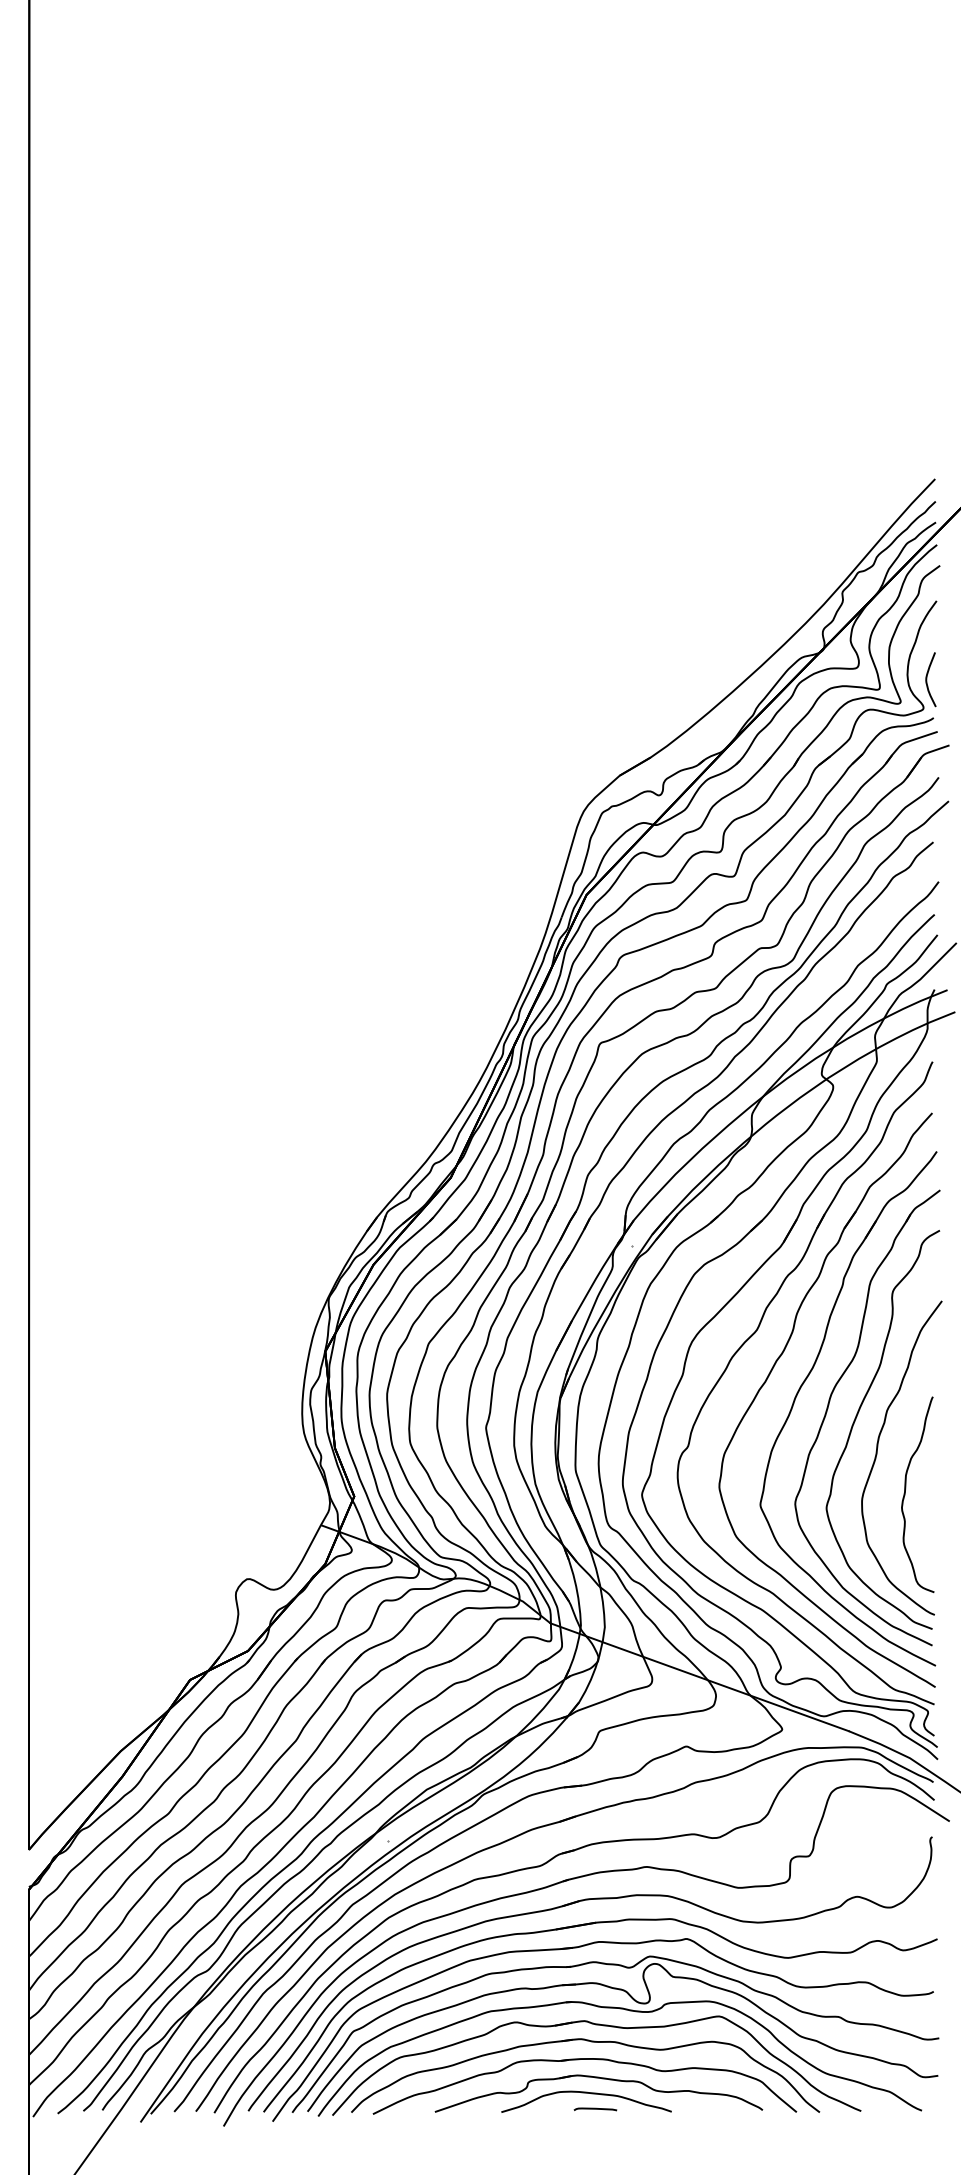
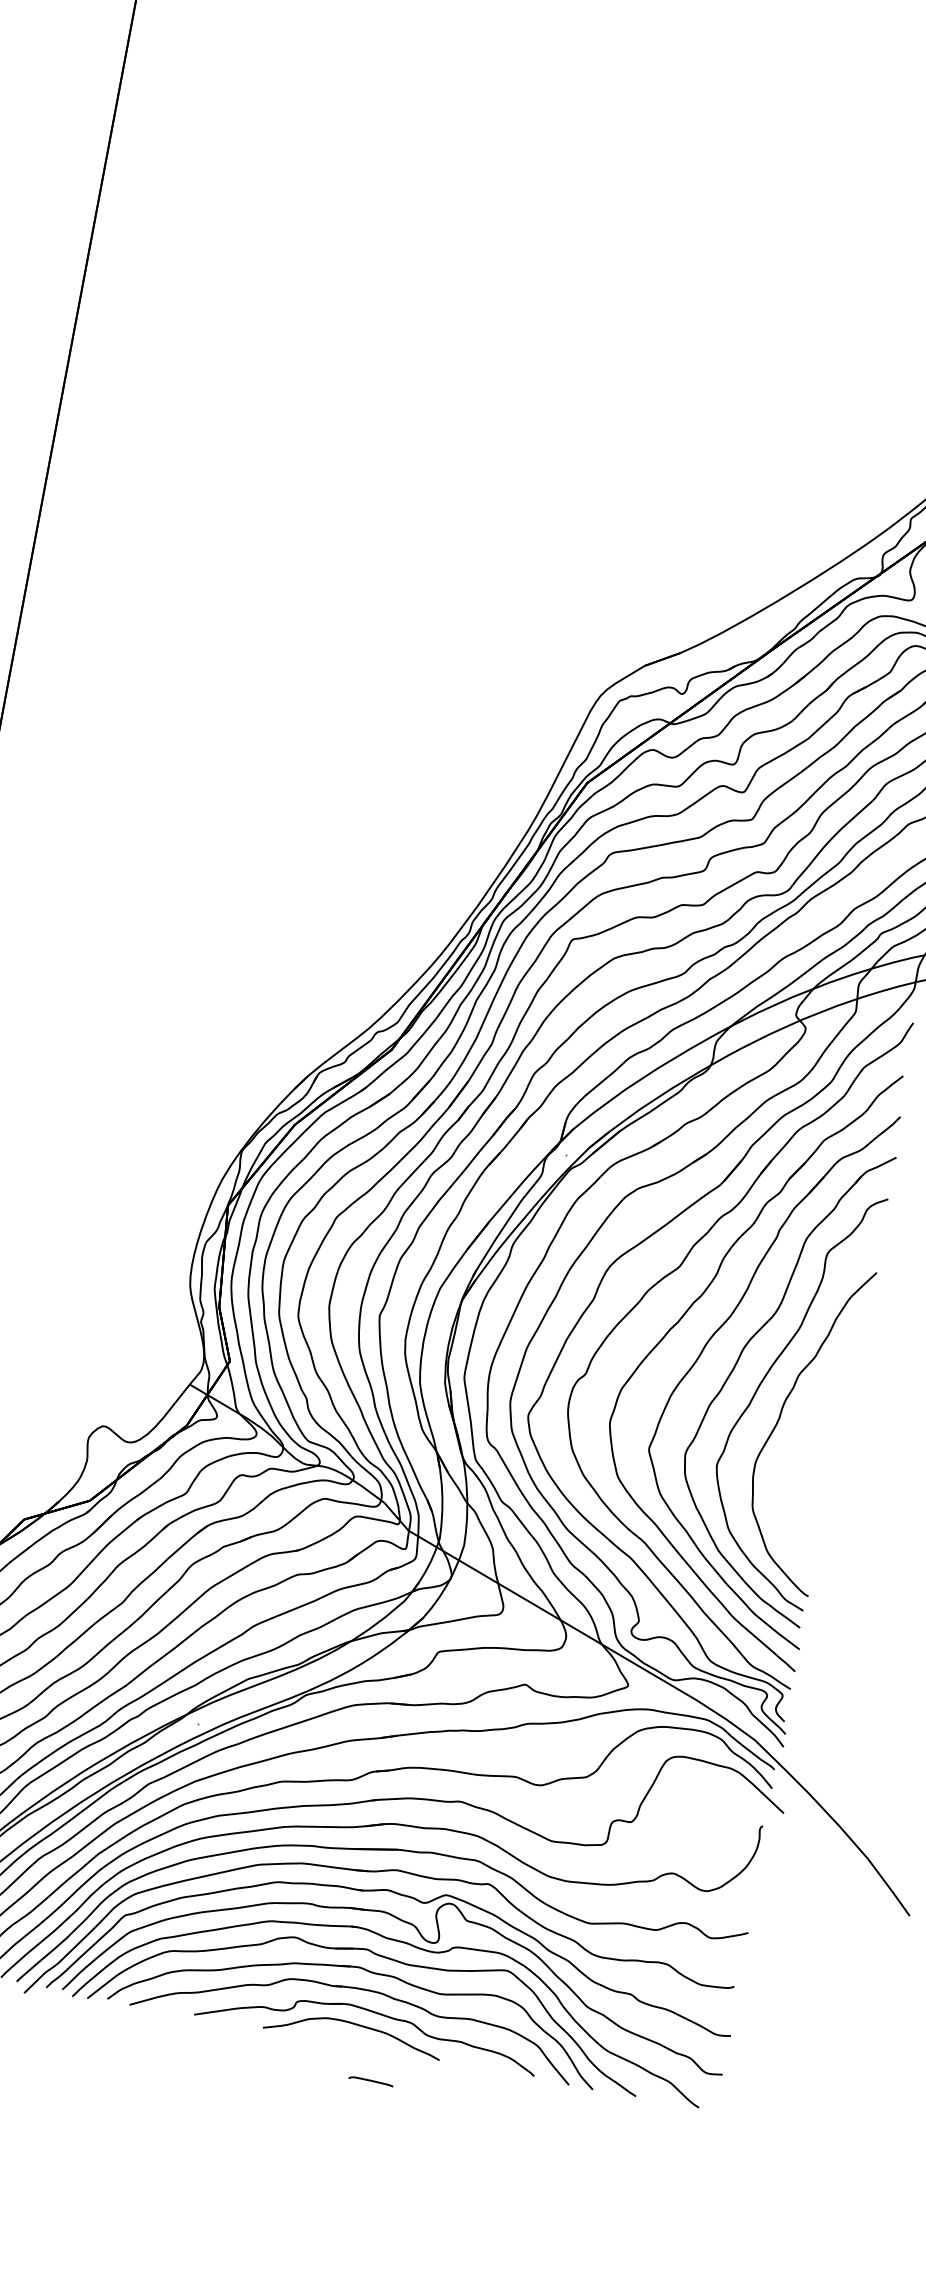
curve: (905, 1494) -> (801, 1466), removed
curve: (595, 2109) -> (370, 2081), moved

